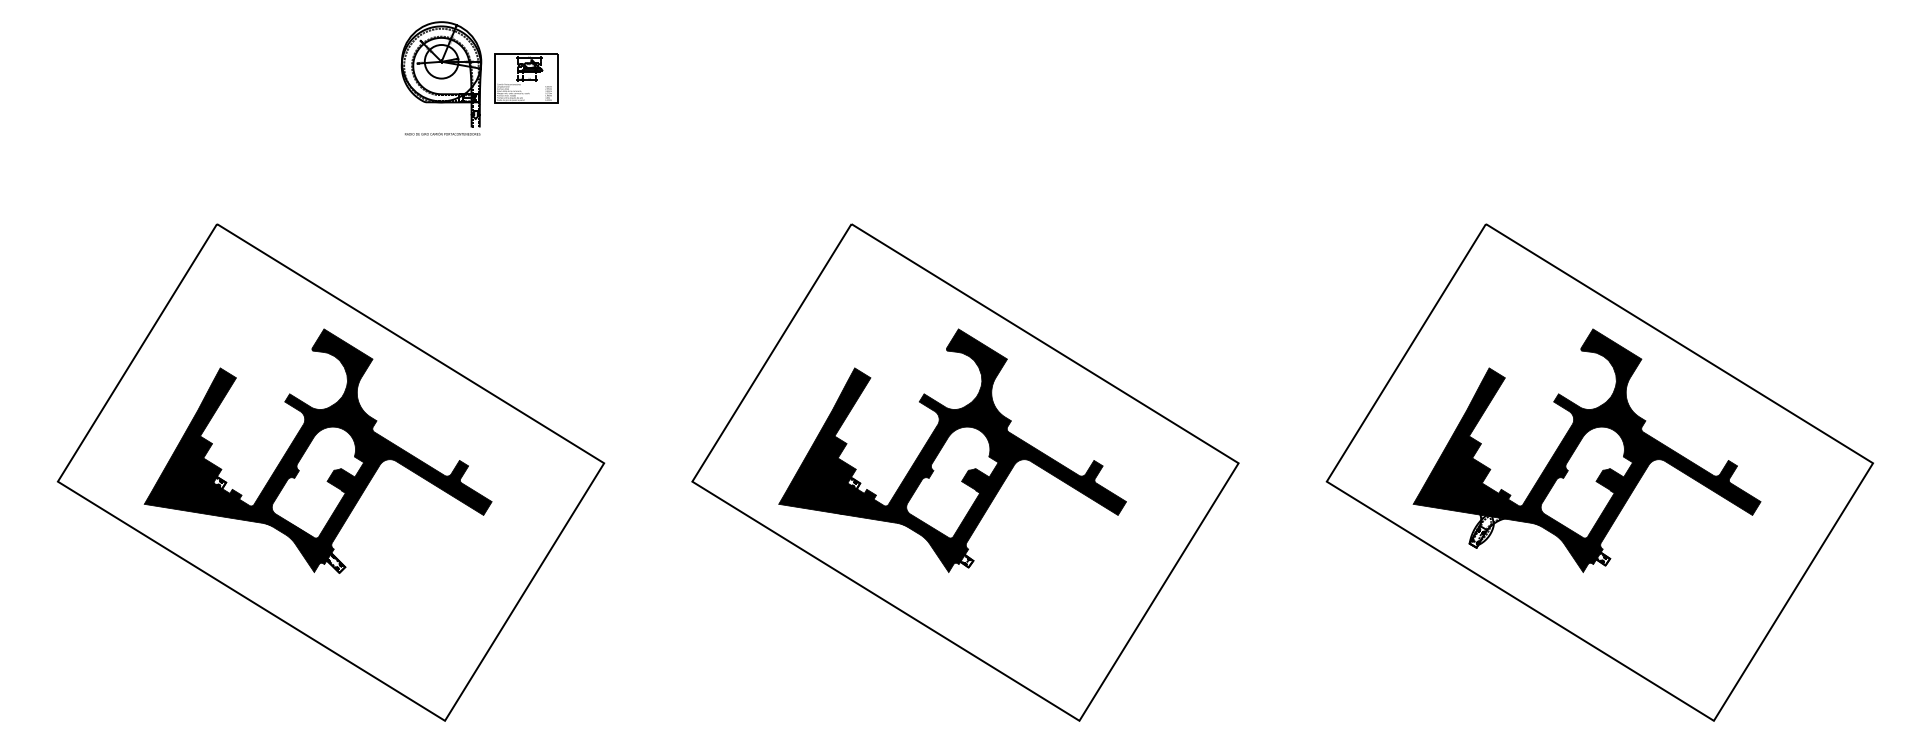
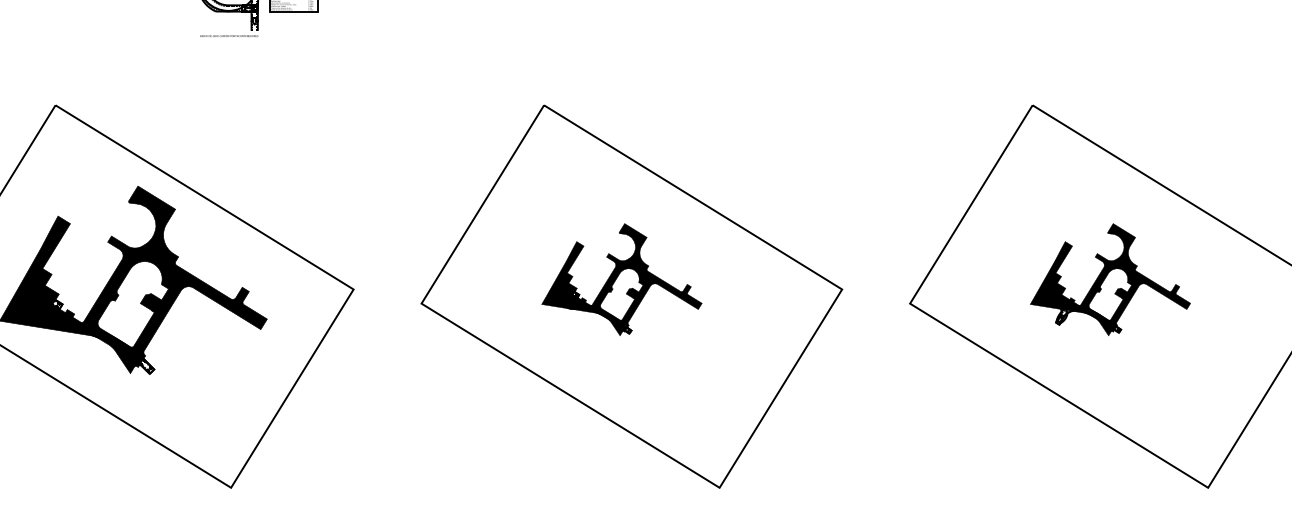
part: (952, 450) -> (621, 279), size x0.6
part: (1586, 450) -> (1110, 279), size x0.6

